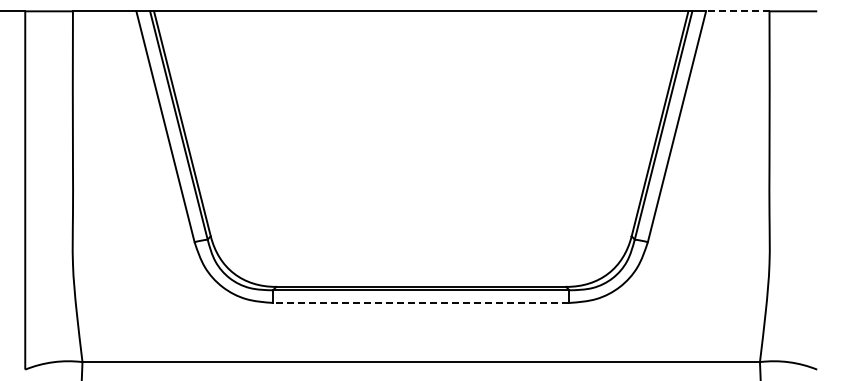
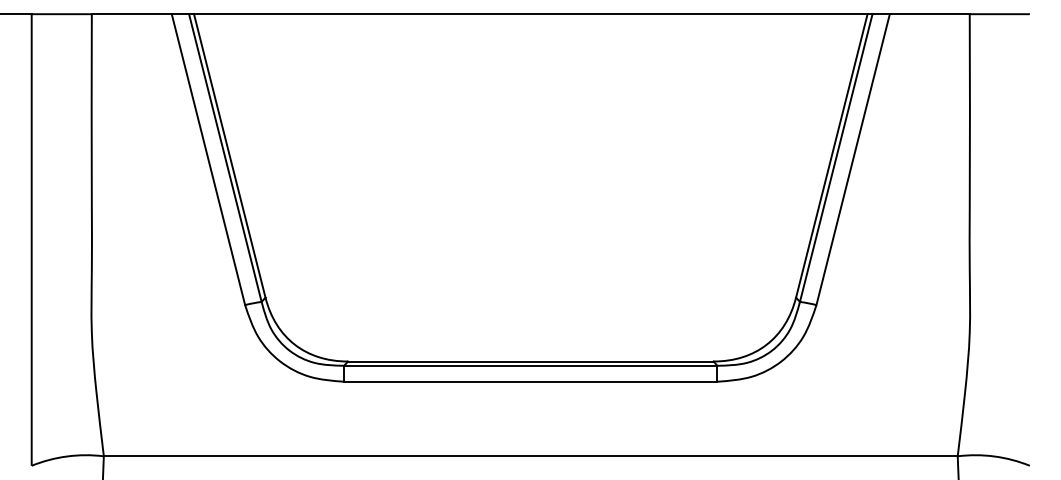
line: (737, 11) -> (929, 14), dashed -> solid
line: (420, 302) -> (529, 381), dashed -> solid

